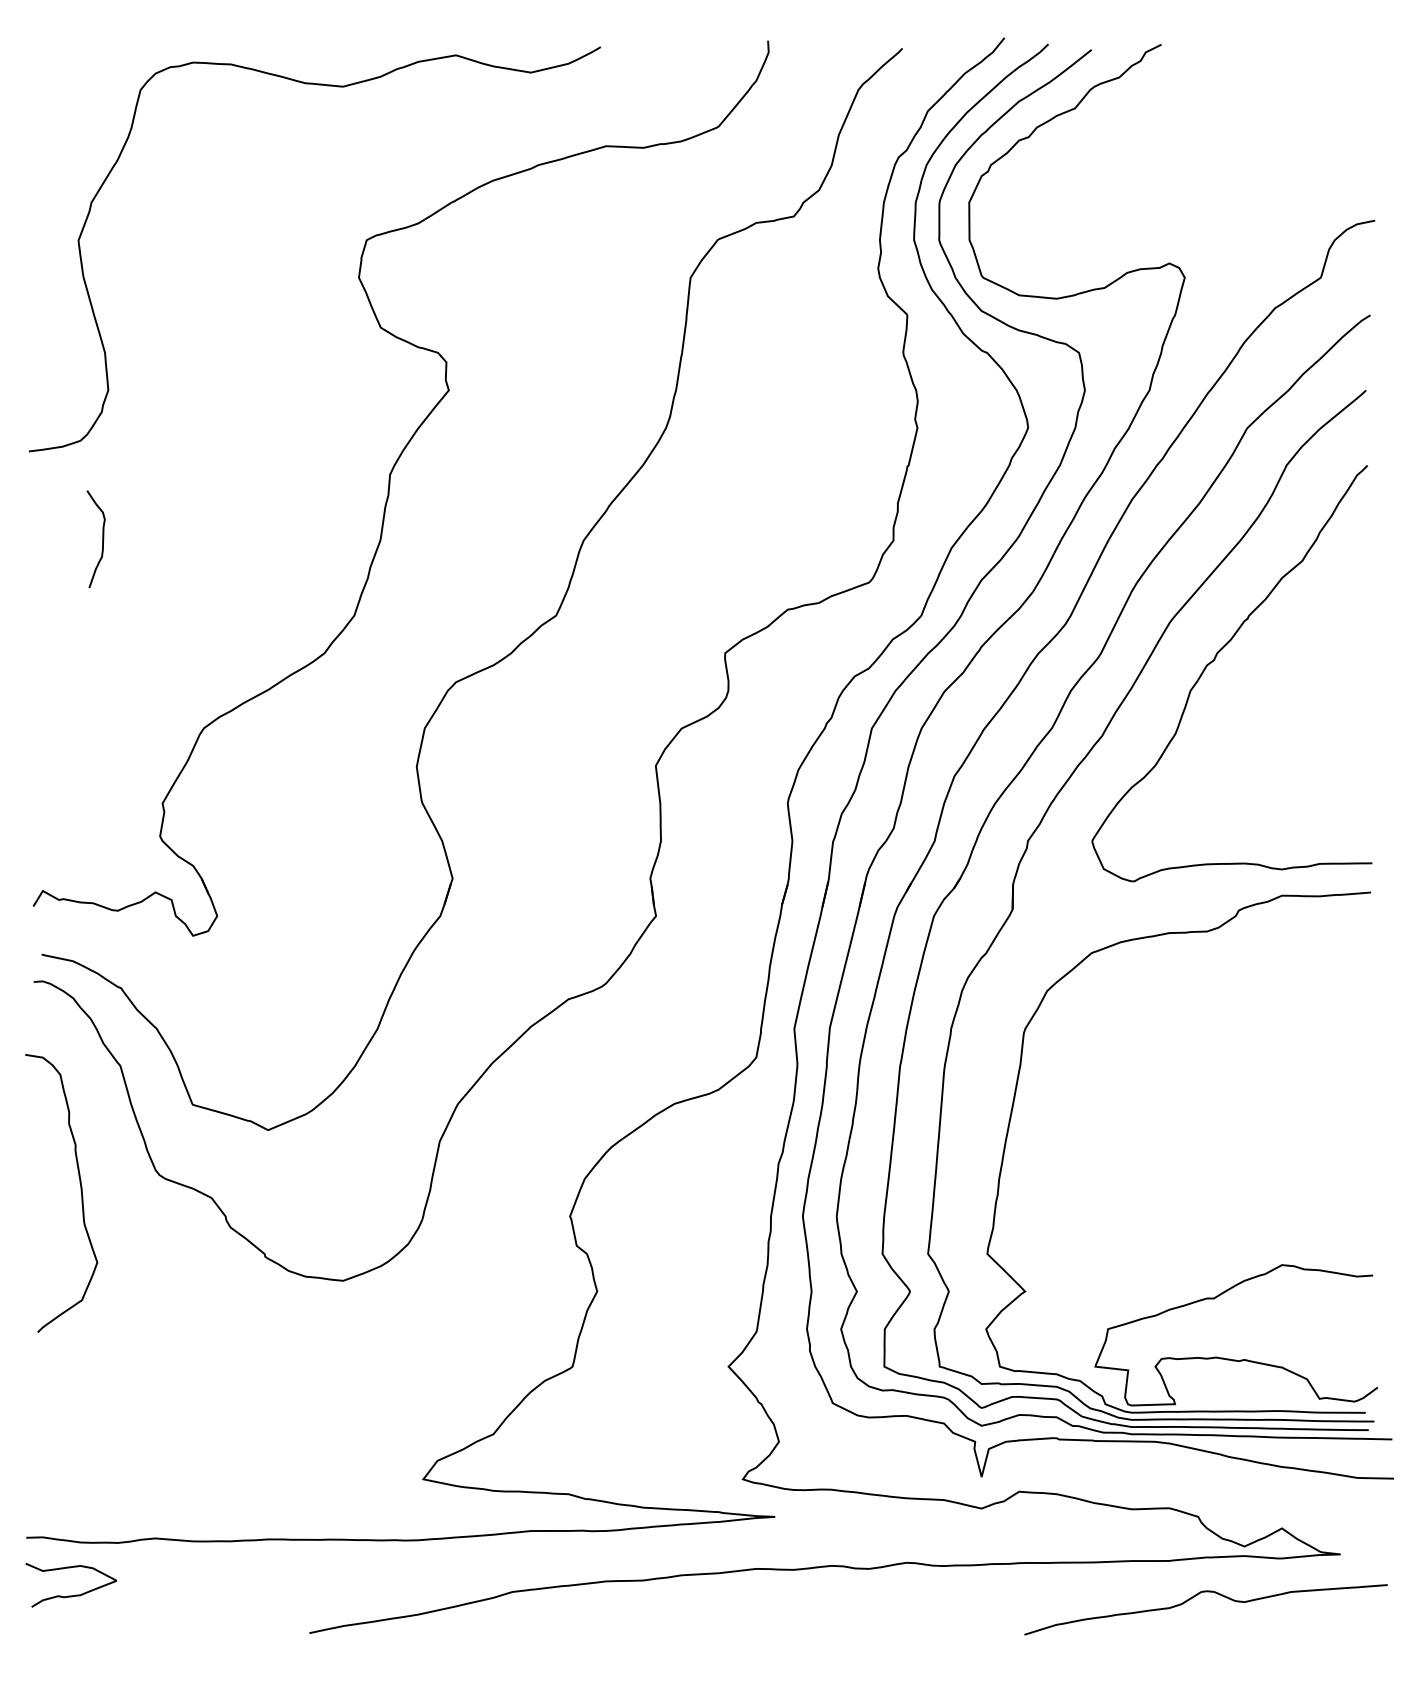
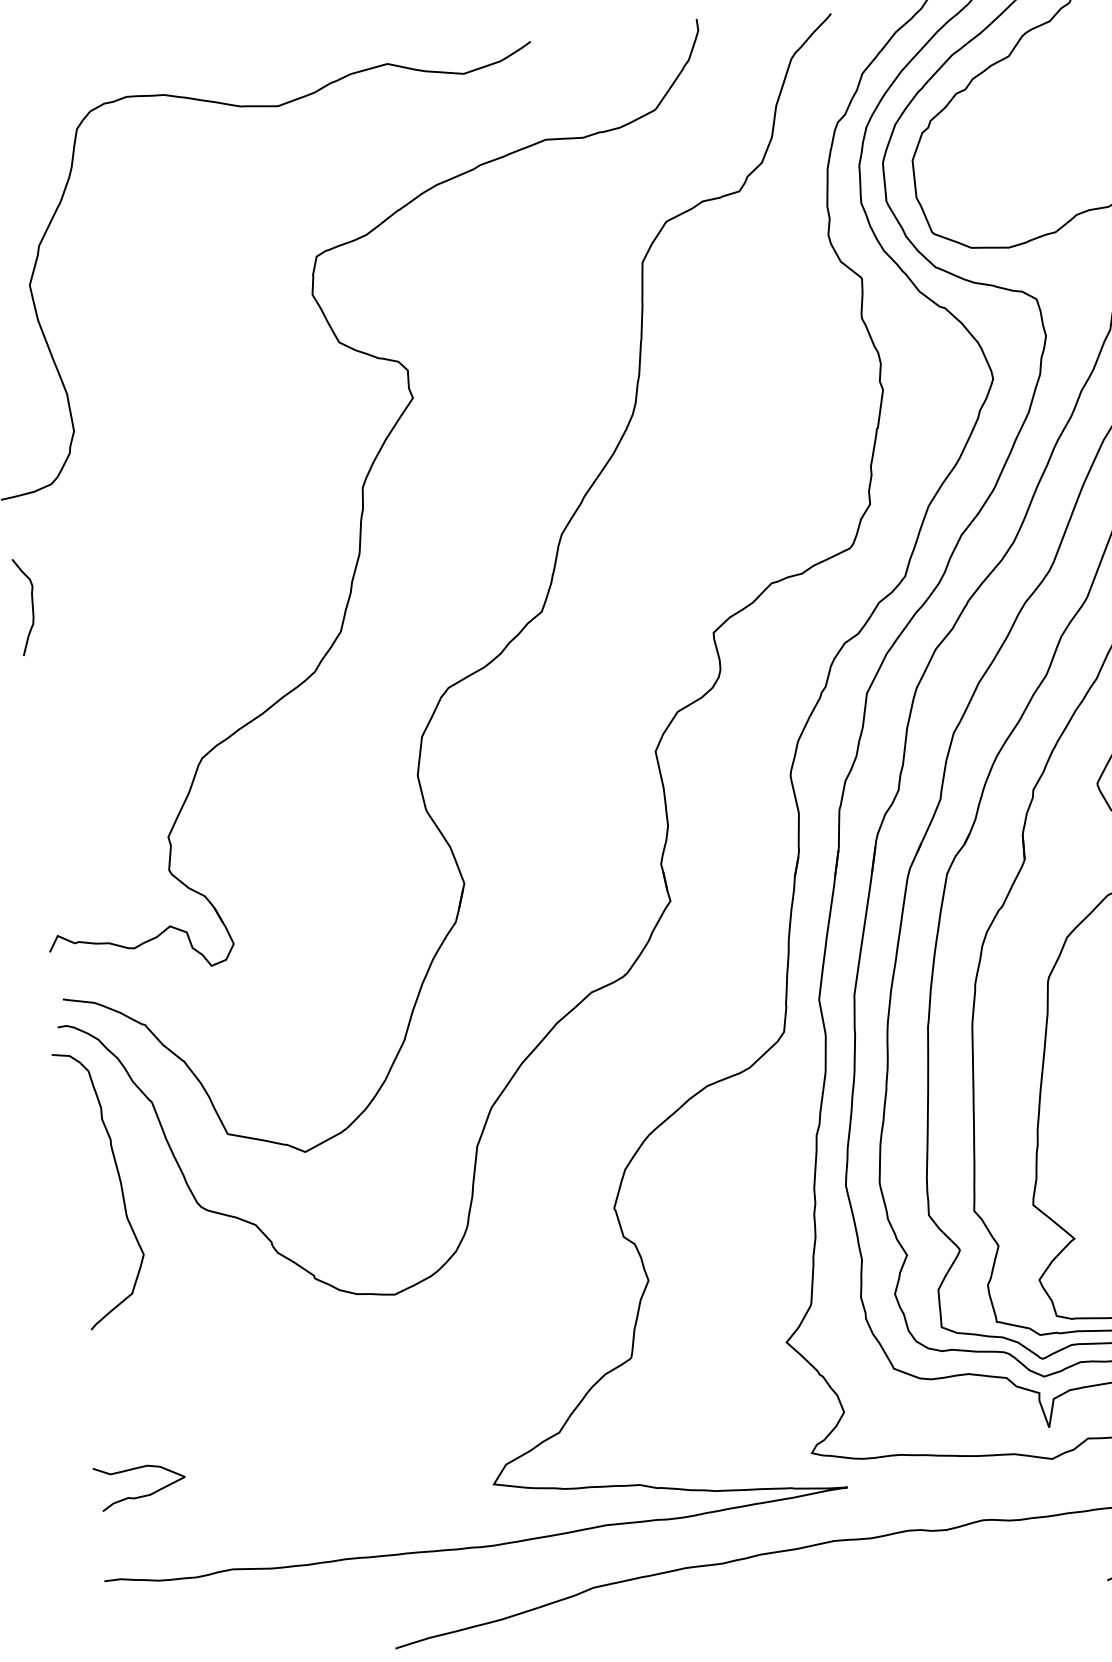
curve: (102, 539) -> (32, 606), moved
curve: (80, 1191) -> (120, 1185), moved
curve: (75, 1594) -> (145, 1494), moved

